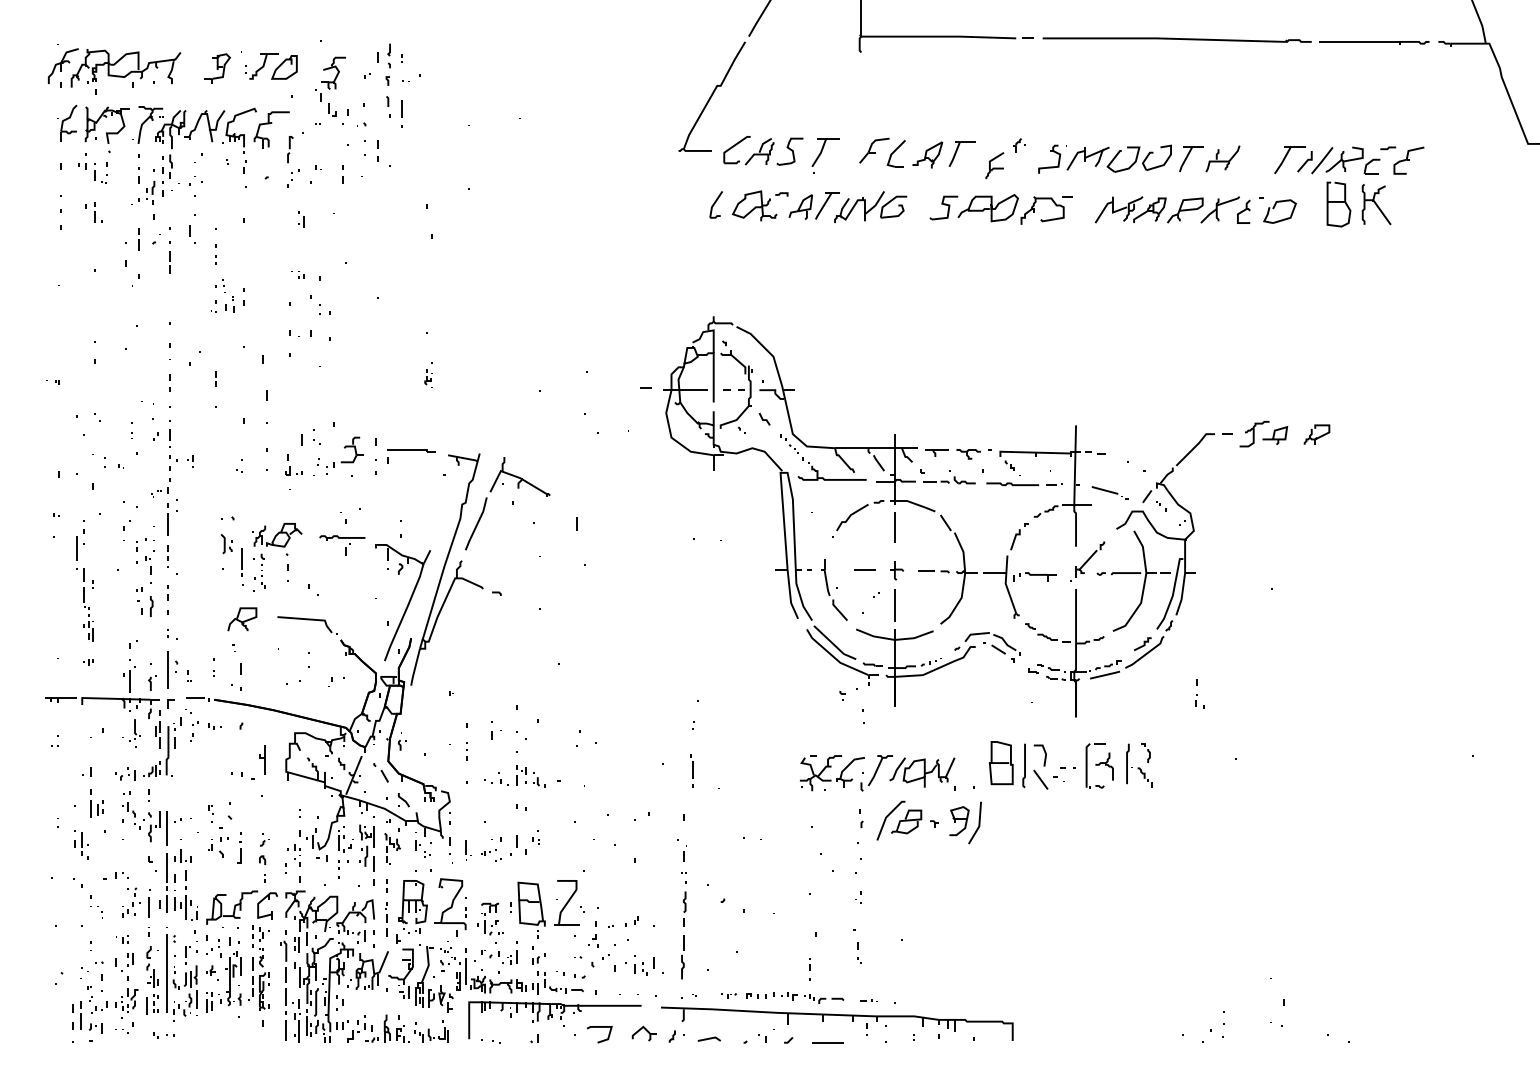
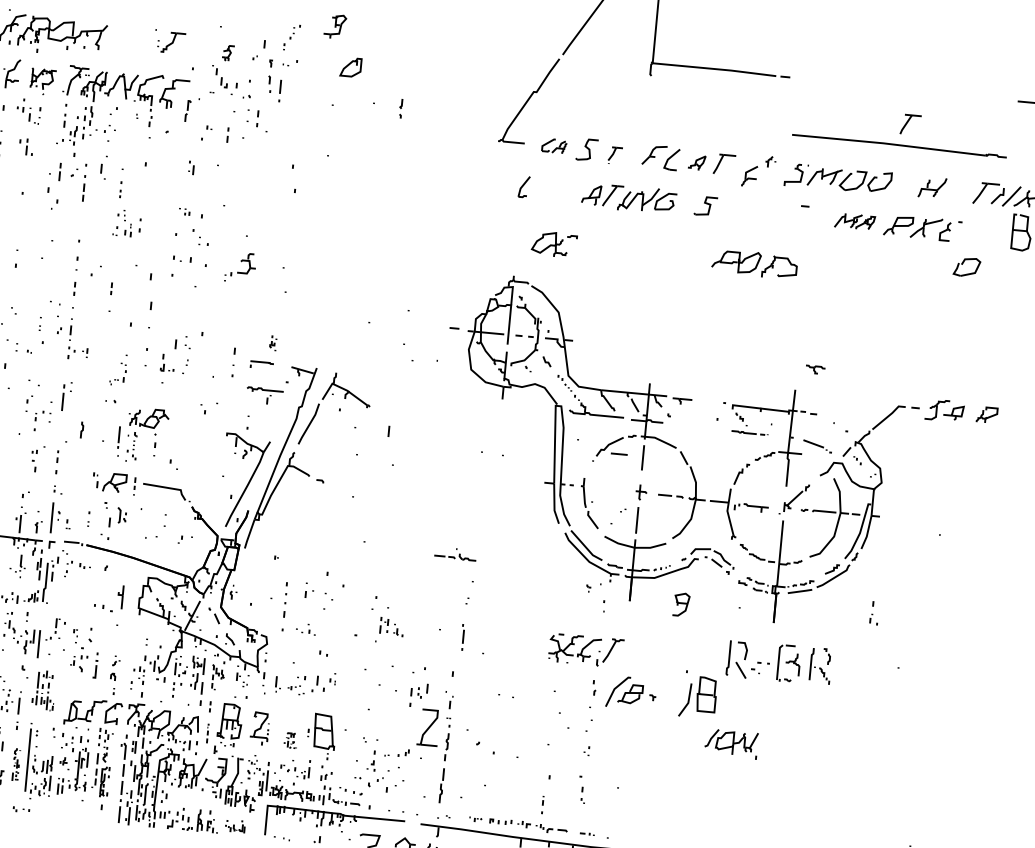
part: (1176, 39) -> (898, 145), moved
part: (388, 55) -> (400, 108), moved
curve: (282, 64) -> (349, 64), moved
part: (217, 68) -> (335, 26), moved
part: (333, 72) -> (228, 52), size x0.6
part: (106, 129) -> (42, 81), size x0.7
part: (748, 150) -> (554, 145), size x0.6
part: (927, 154) -> (696, 162), size x0.7
part: (825, 155) -> (615, 155), size x0.6
part: (1191, 159) -> (910, 124), moved
part: (293, 178) -> (295, 32), moved
part: (760, 205) -> (554, 244), moved
part: (1010, 209) -> (754, 264), moved
part: (1130, 209) -> (854, 221), size x0.7
part: (1279, 211) -> (966, 267), moved
part: (428, 378) -> (273, 343), moved
part: (968, 454) -> (815, 369), moved
part: (344, 455) -> (240, 267), moved
part: (411, 456) -> (262, 365), size x0.6
part: (949, 477) -> (455, 554), moved
part: (1024, 484) -> (749, 433), size x0.6
part: (160, 487) -> (117, 376), moved
part: (226, 544) -> (121, 515), moved
part: (342, 545) -> (264, 396), moved
line: (167, 556) -> (134, 486), moved
part: (148, 565) -> (95, 480), moved
line: (864, 569) -> (618, 454), moved
curve: (151, 606) -> (82, 430), moved
part: (466, 751) -> (284, 605), size x1.6
curve: (1001, 763) -> (706, 695), moved
part: (922, 773) -> (731, 743), moved
part: (530, 776) -> (391, 627), moved
part: (959, 821) -> (681, 604), moved
part: (178, 884) -> (44, 690), size x0.7
part: (566, 902) -> (428, 727), moved
part: (450, 907) -> (259, 728), size x0.7
part: (490, 918) -> (290, 740), size x0.6
part: (386, 919) -> (207, 733), size x0.7
part: (191, 955) -> (60, 626), moved
part: (644, 966) -> (419, 691), moved
part: (152, 980) -> (16, 764), size x0.6
part: (431, 1031) -> (235, 826), size x0.7

